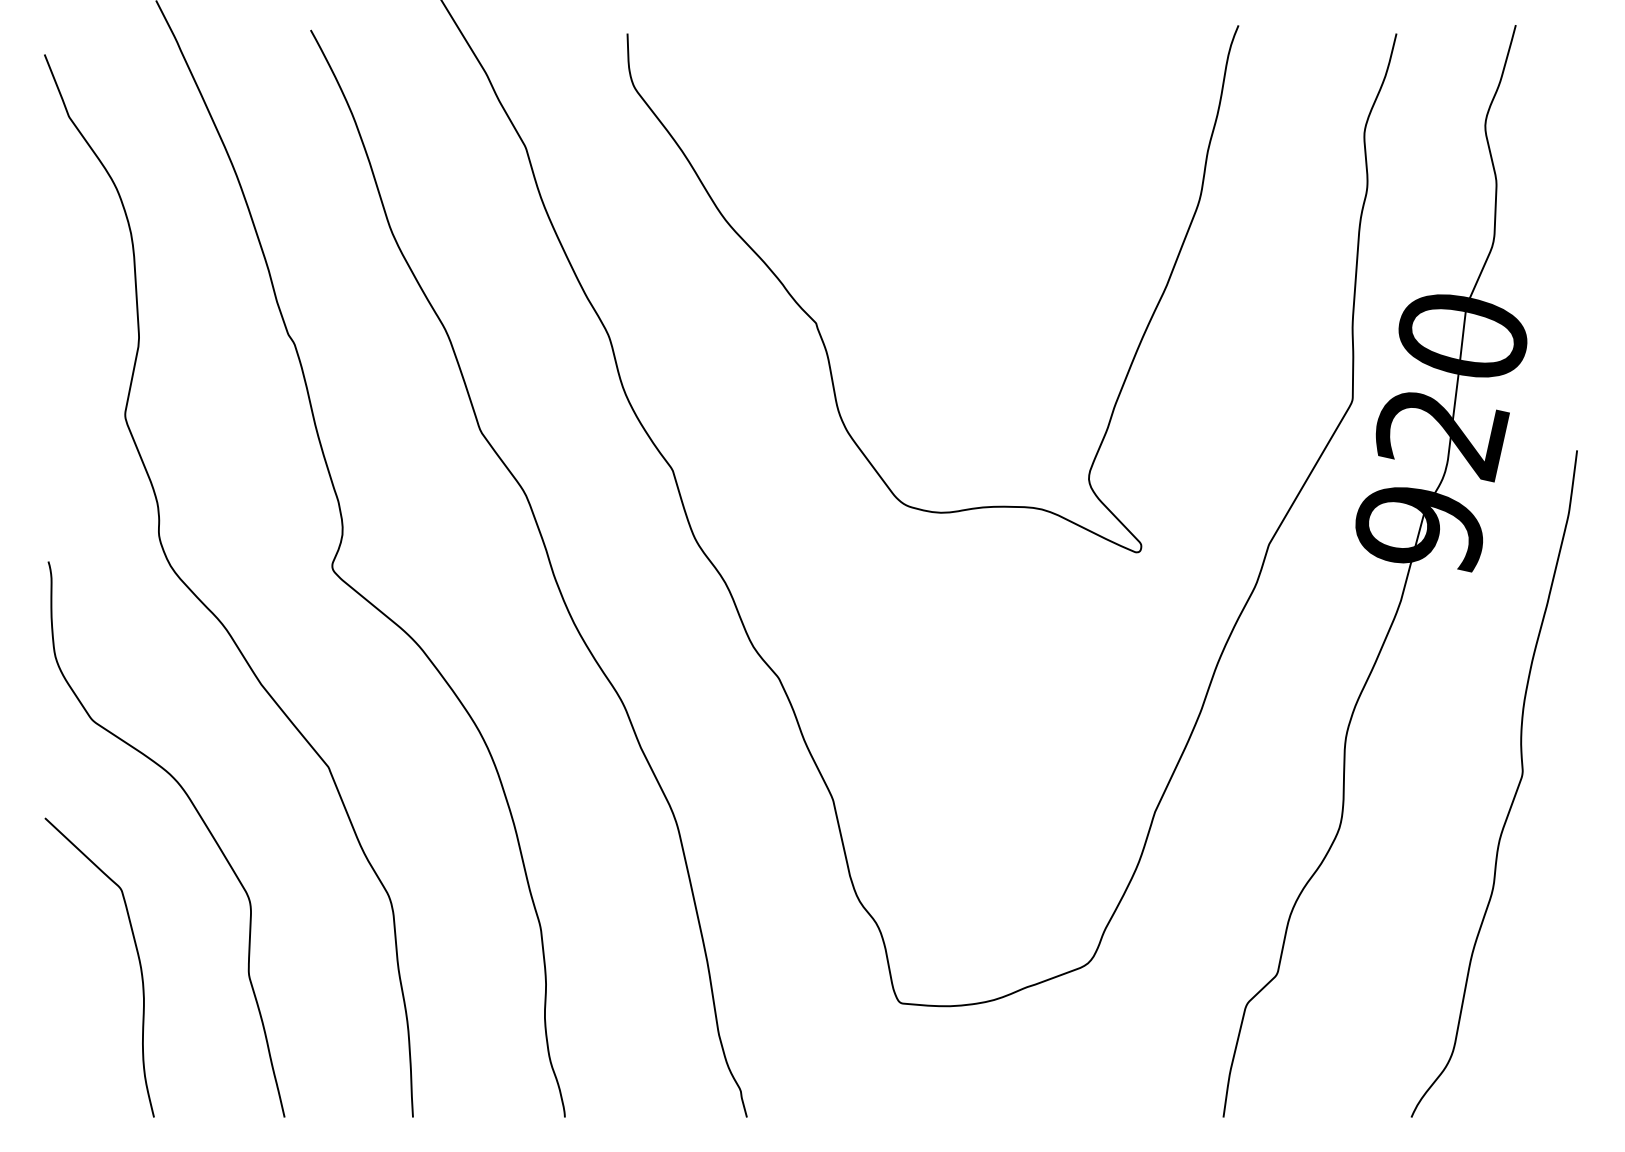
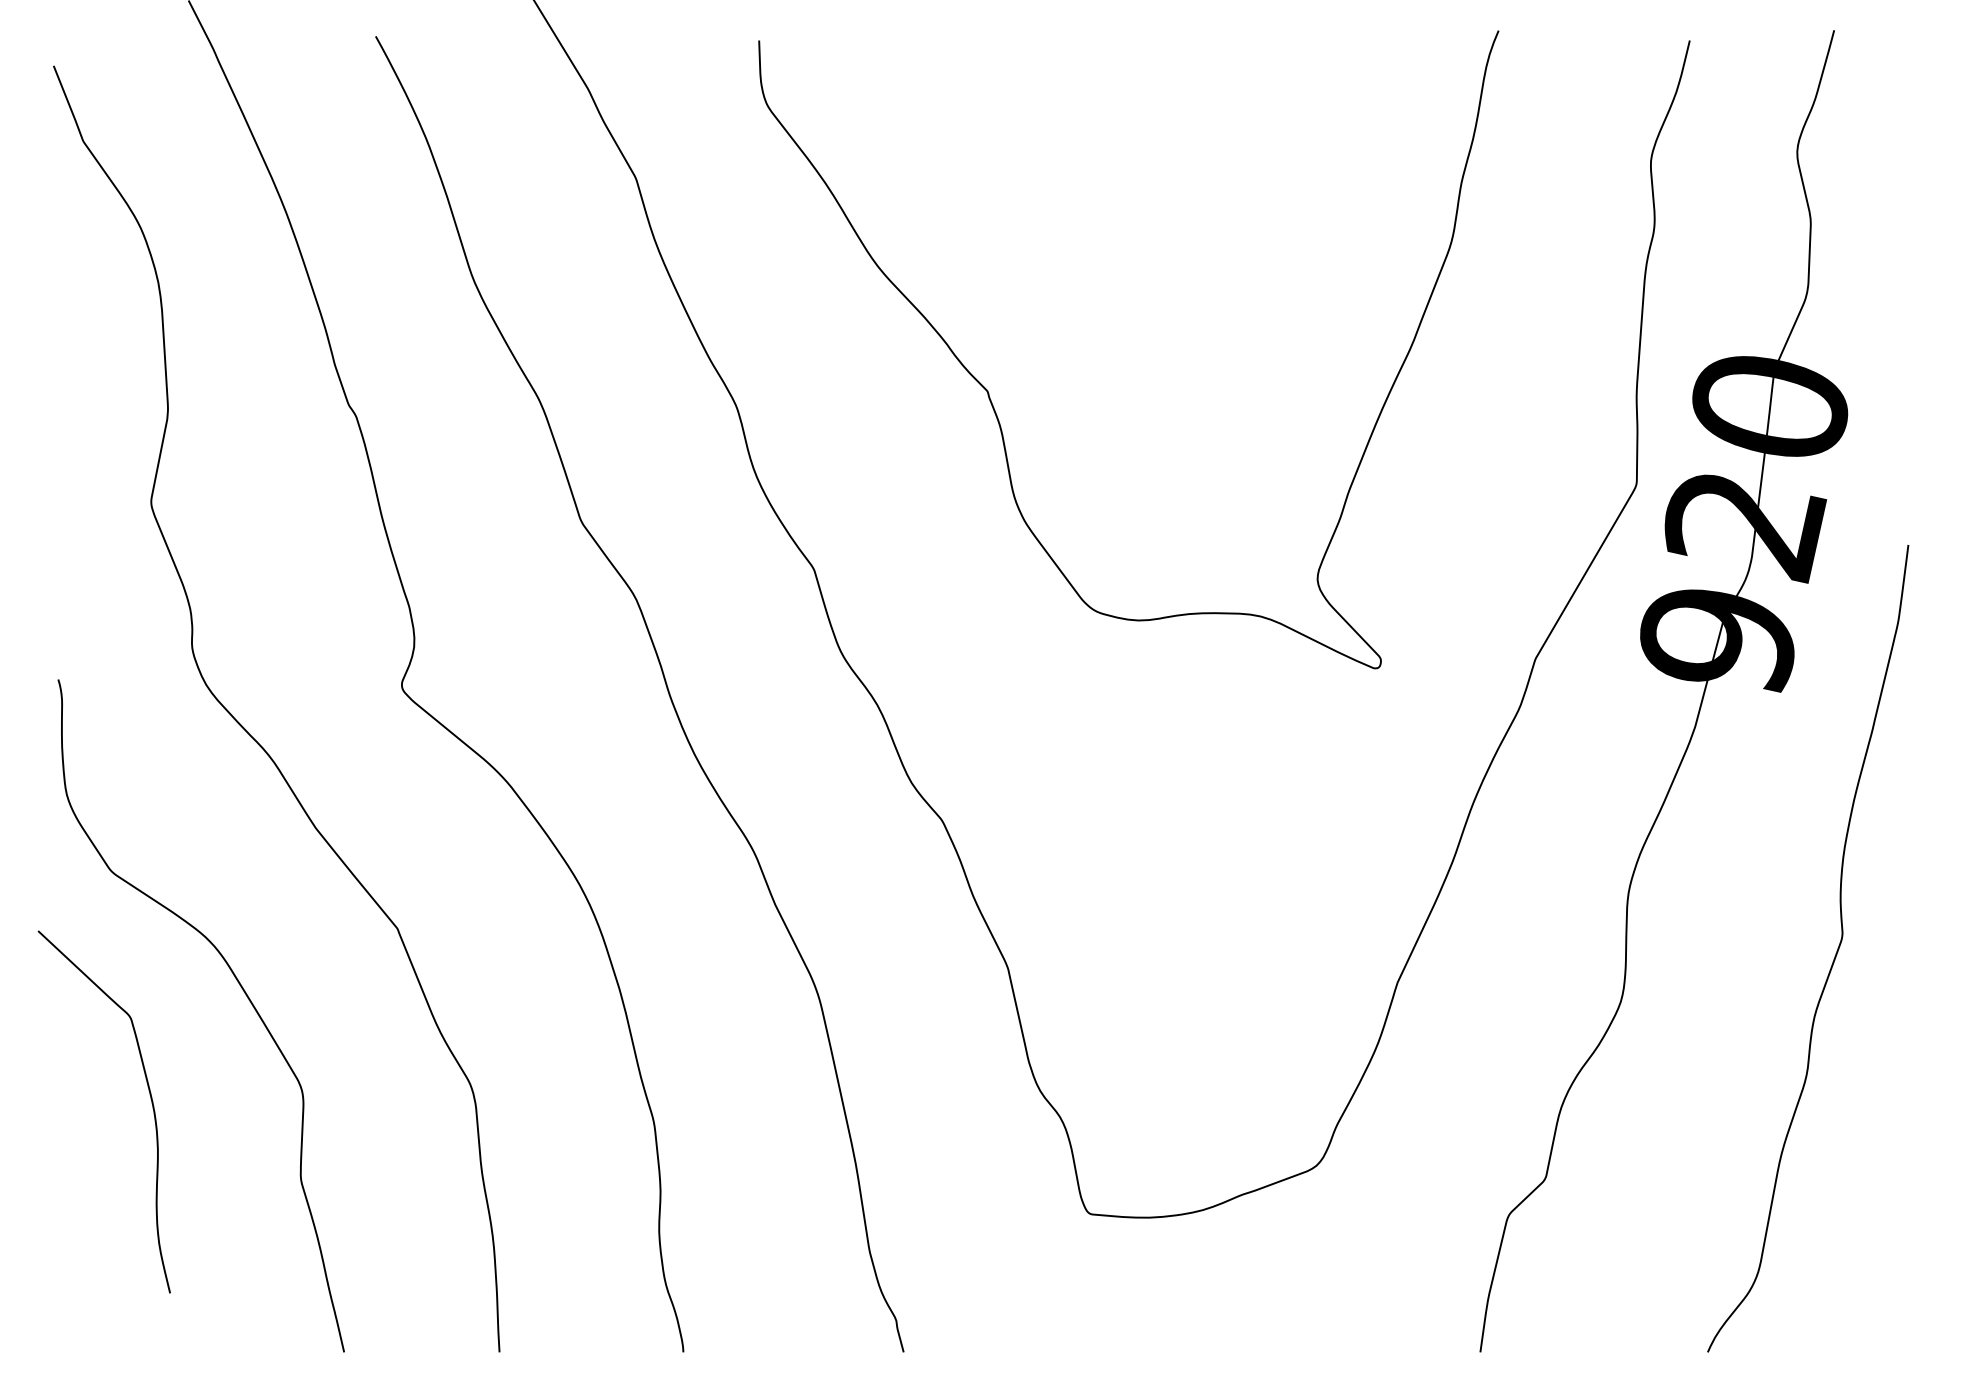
curve: (137, 957) -> (150, 1099), moved

